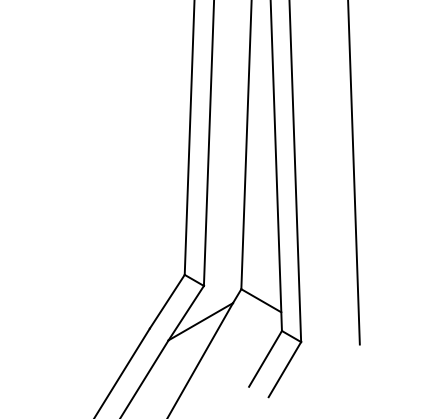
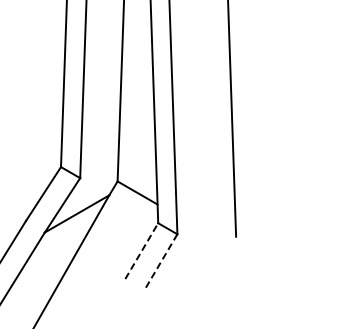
line: (265, 358) -> (141, 250), solid -> dashed
line: (284, 369) -> (160, 261), solid -> dashed

